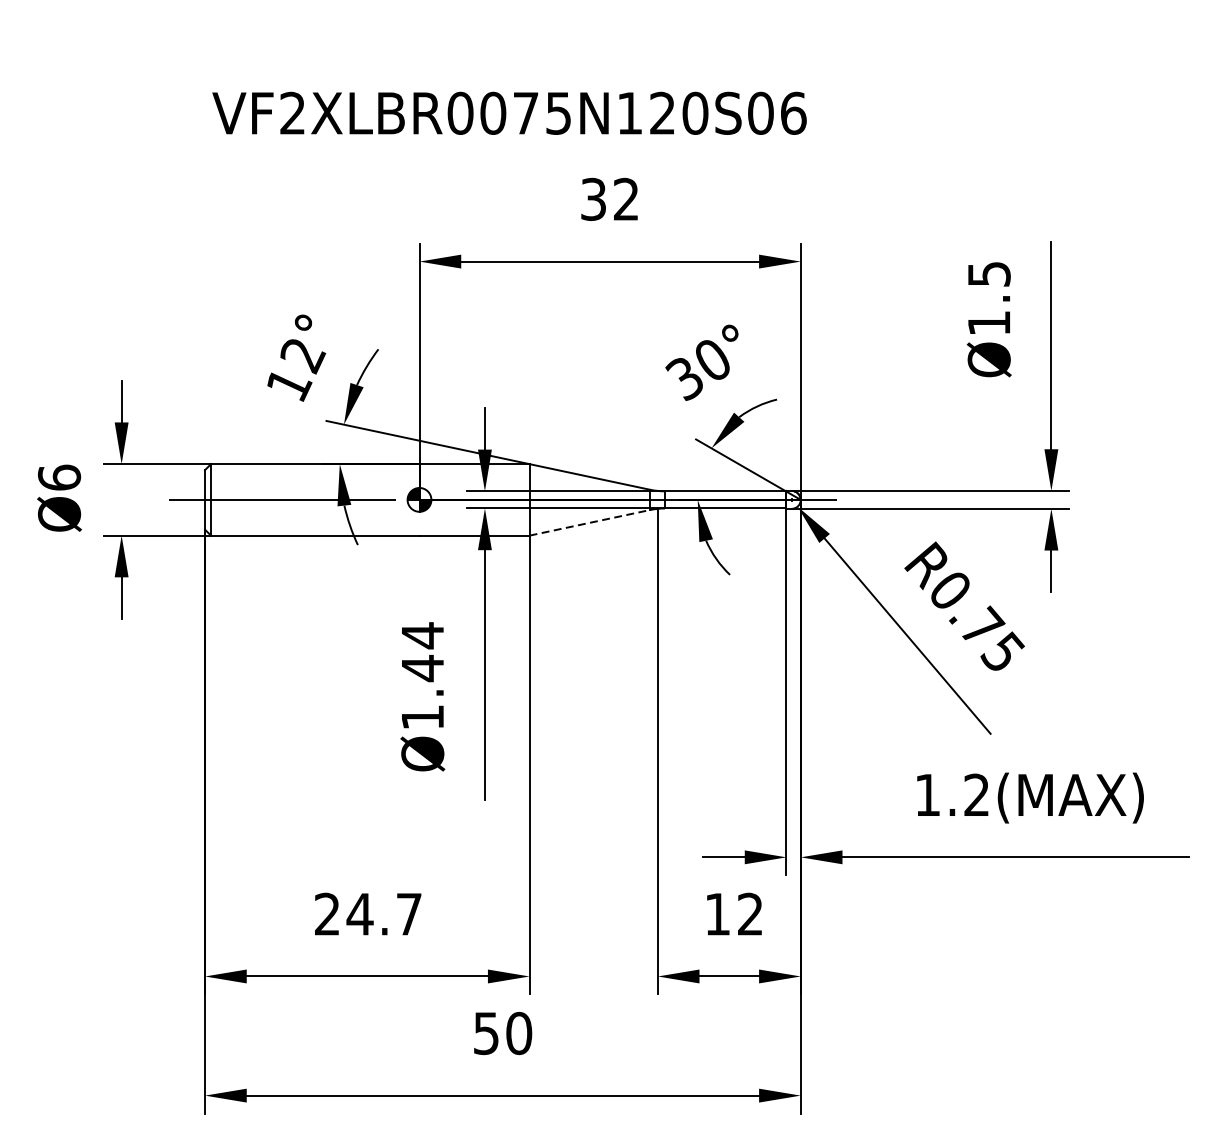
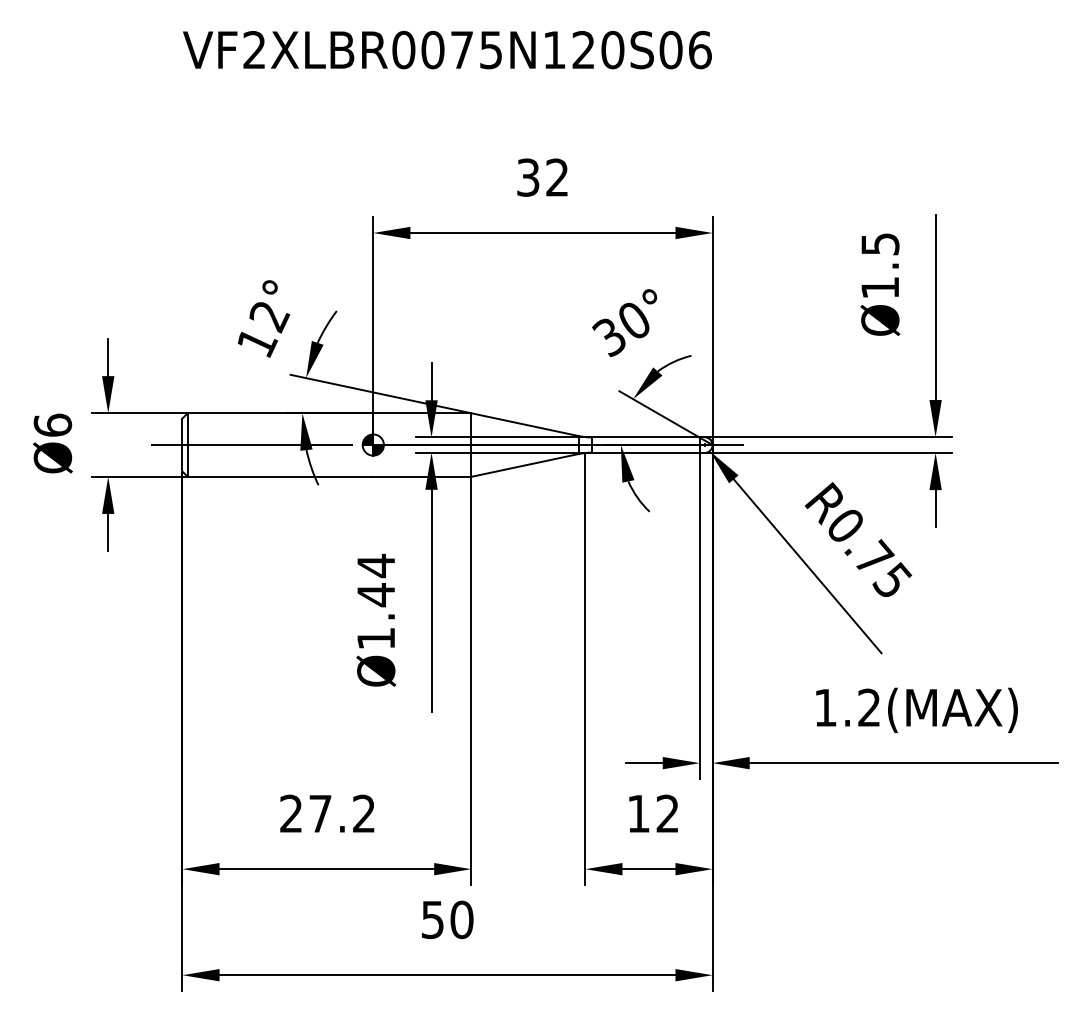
text: (509, 112) -> (447, 49), moved
line: (589, 522) -> (524, 465), dashed -> solid
text: (383, 913) -> (341, 813), 24.7 -> 27.2

